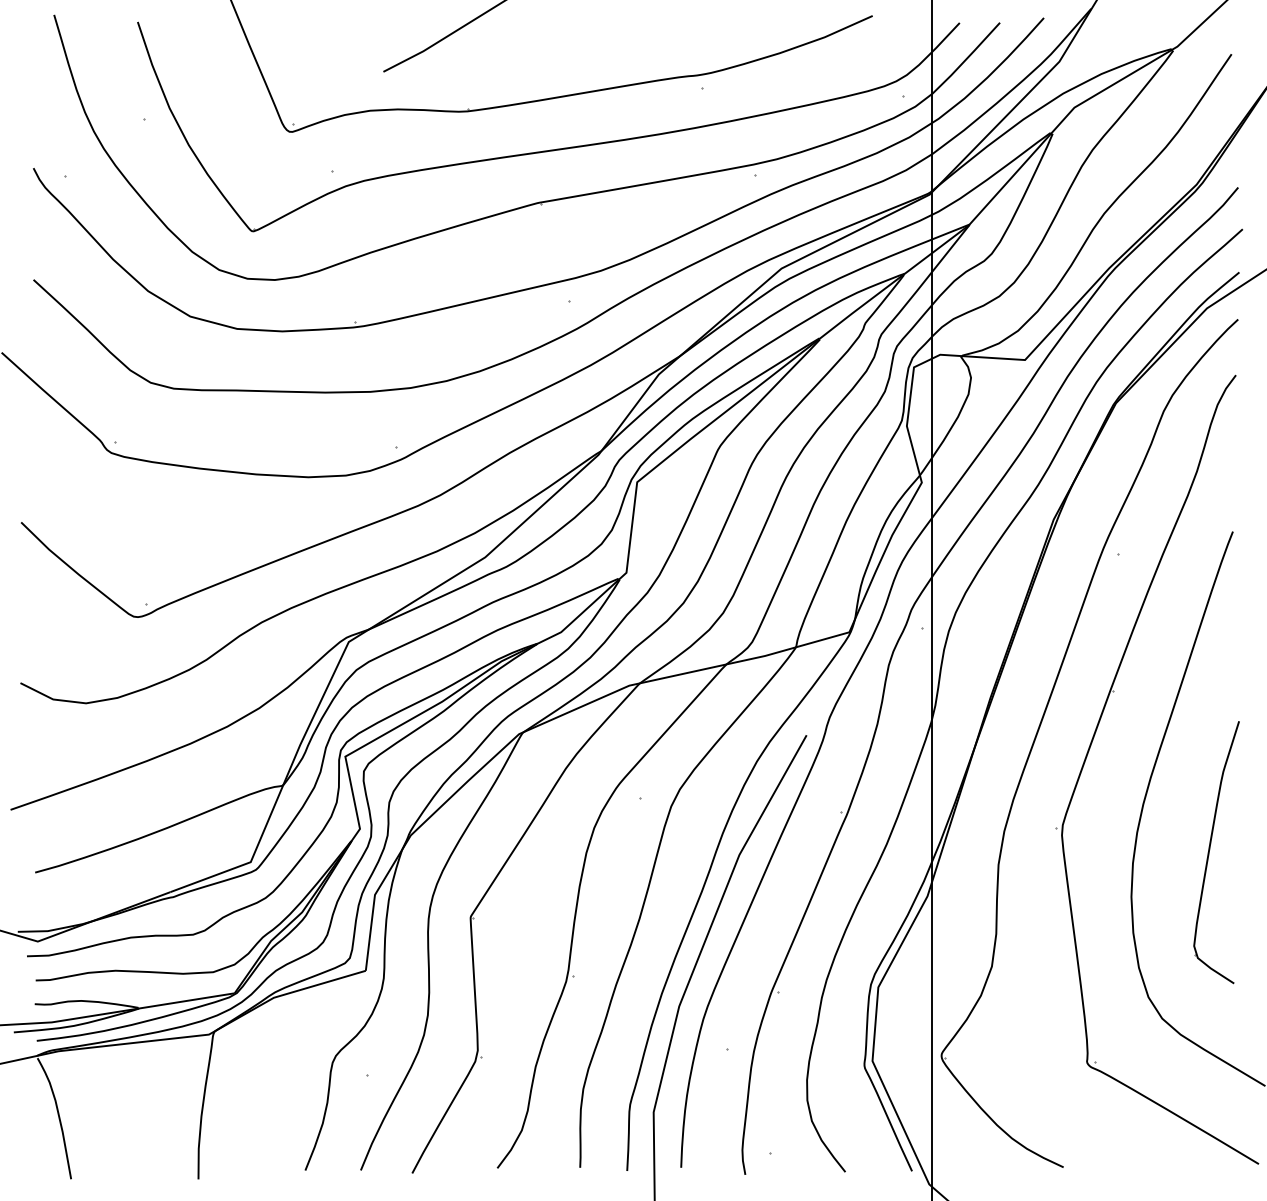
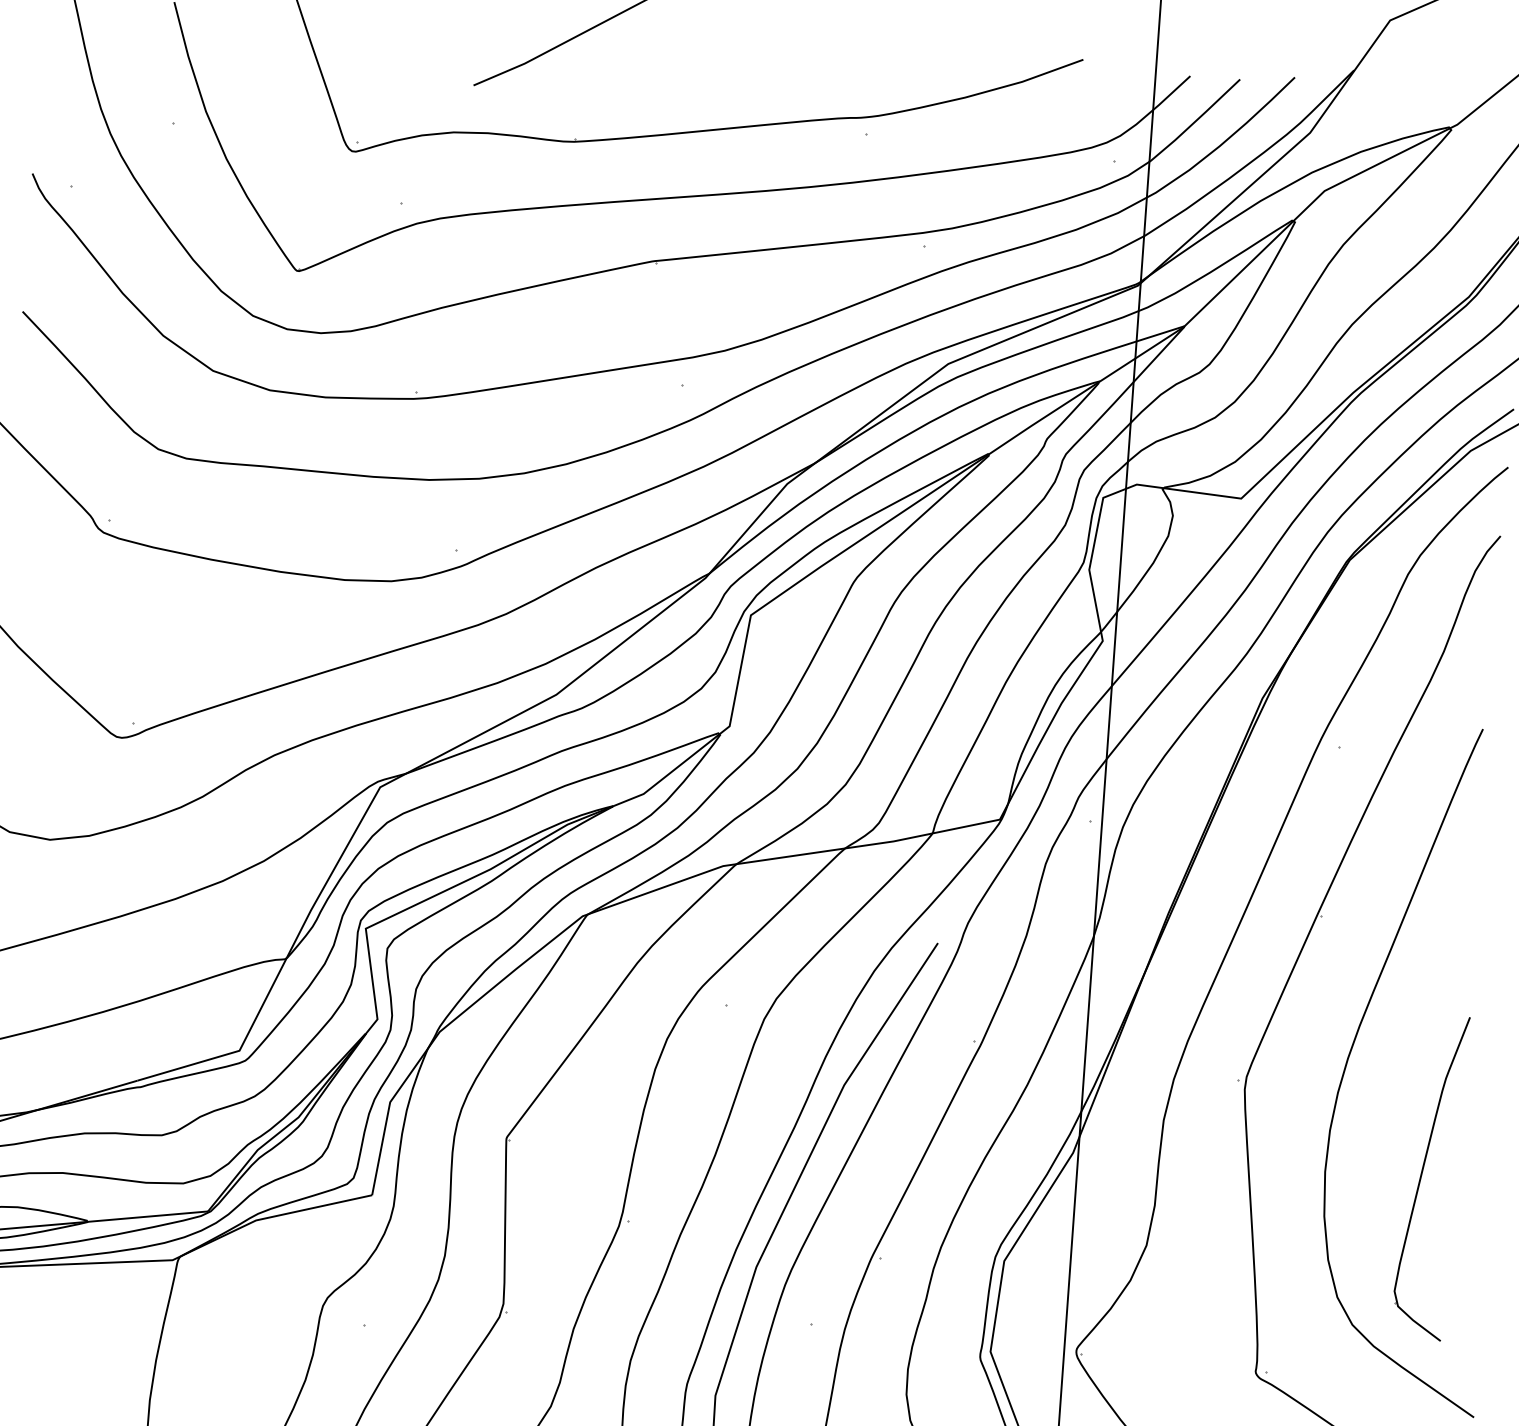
part: (1210, 849) -> (1423, 1173), moved

